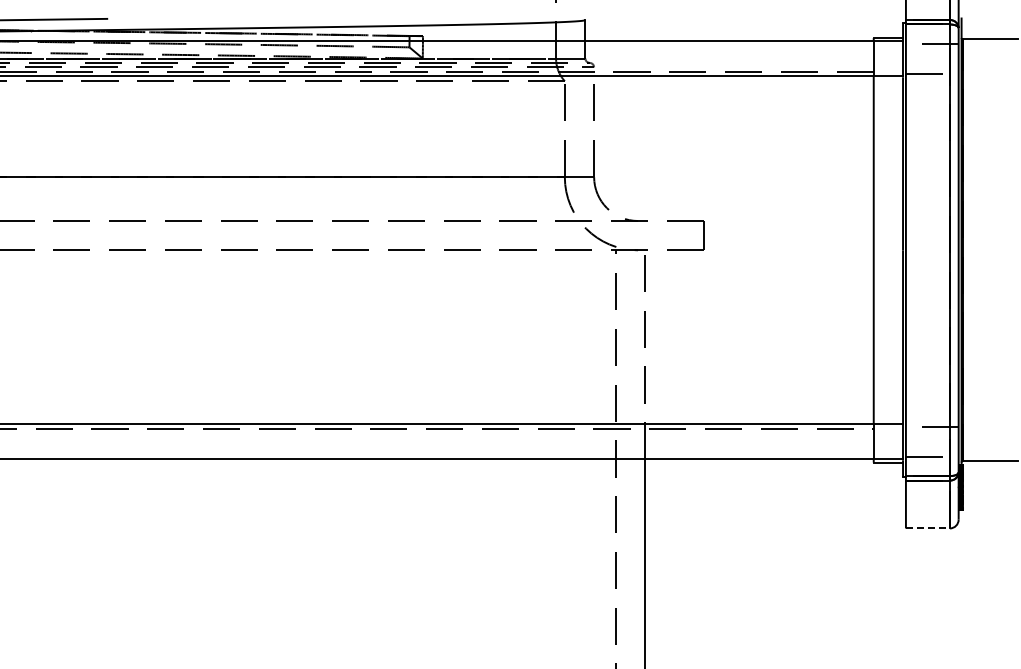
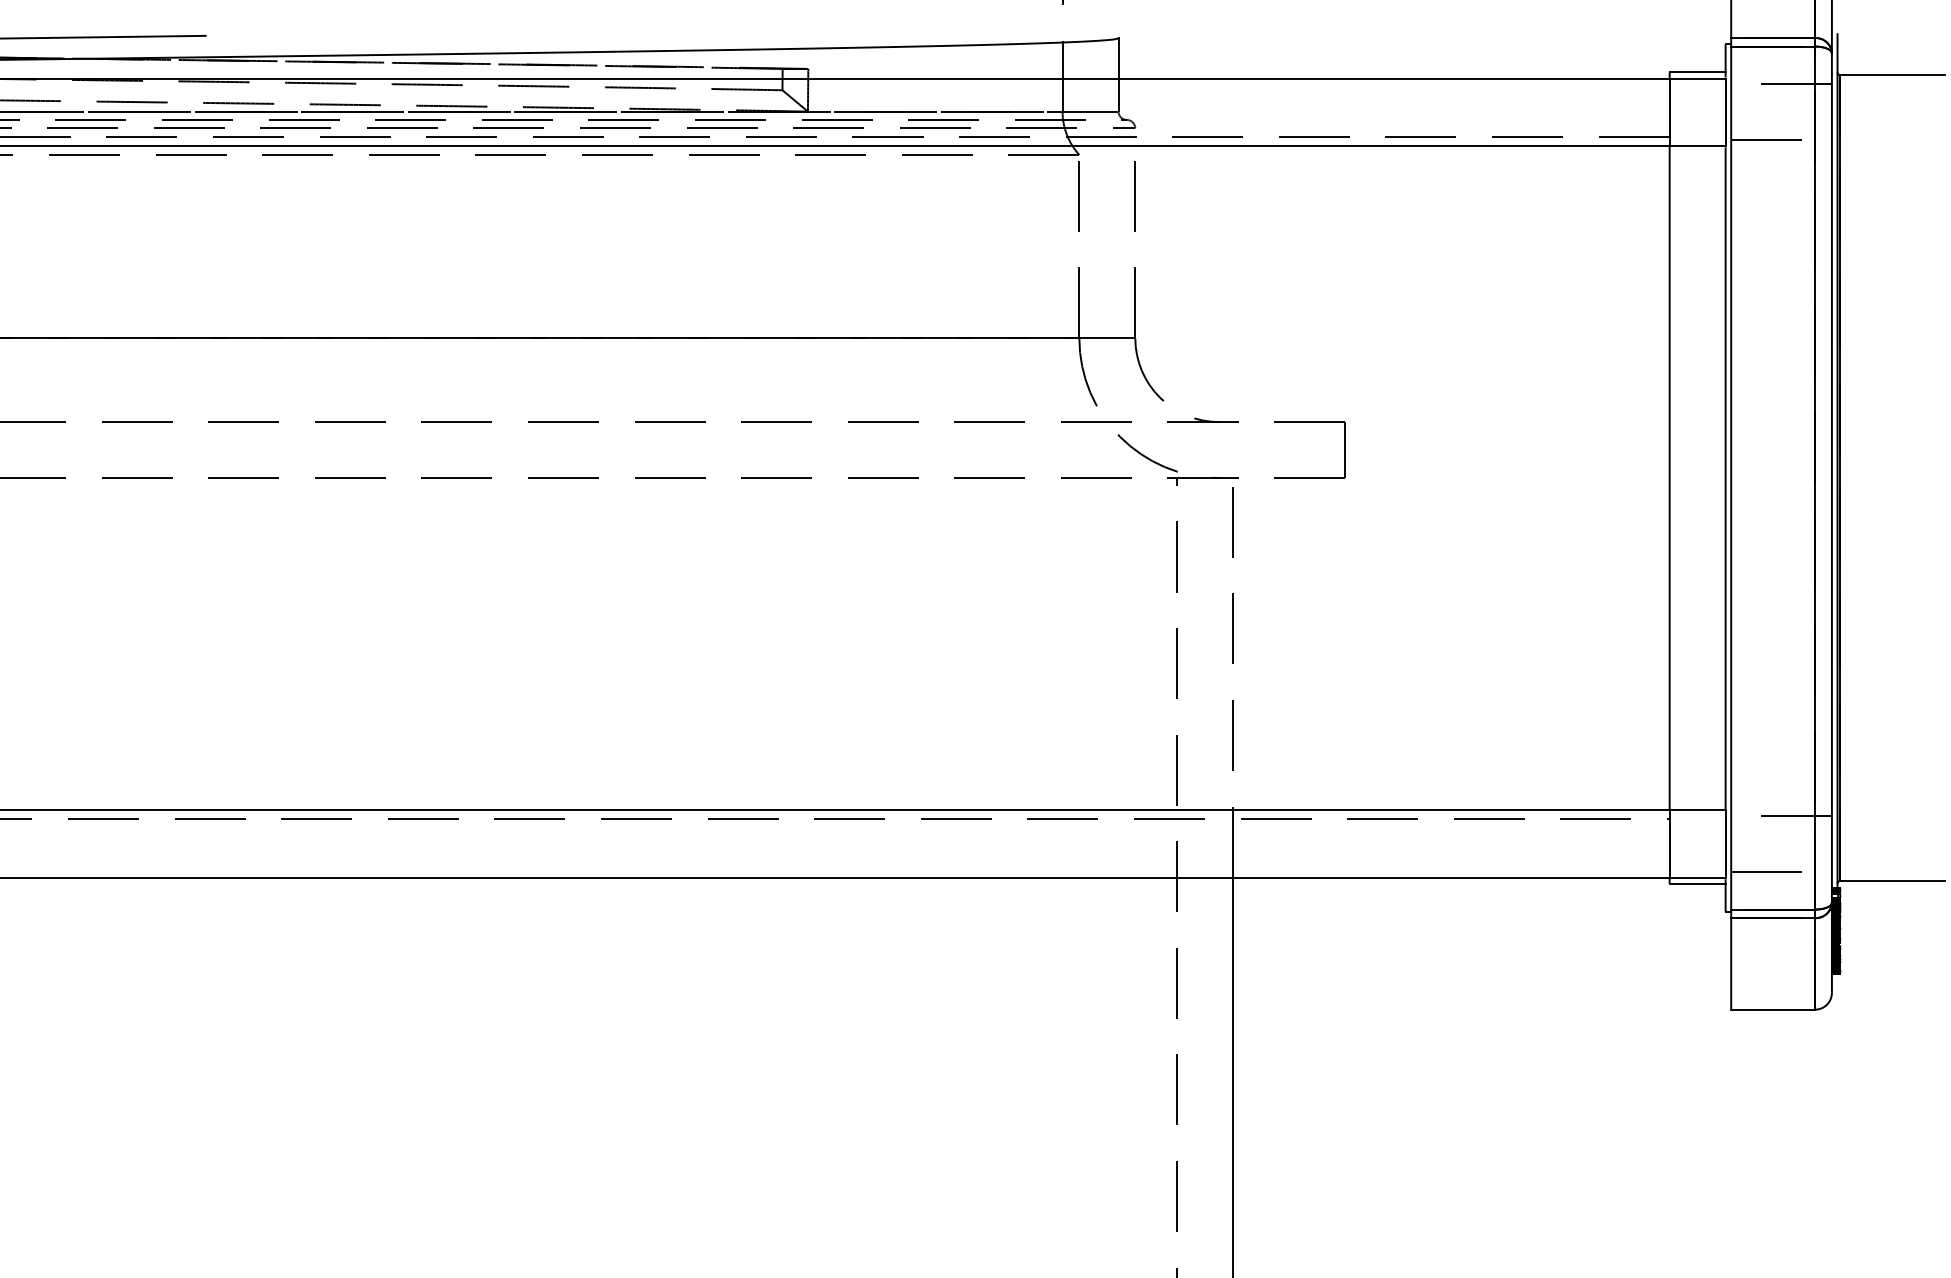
line: (927, 528) -> (1772, 1009), dashed -> solid

